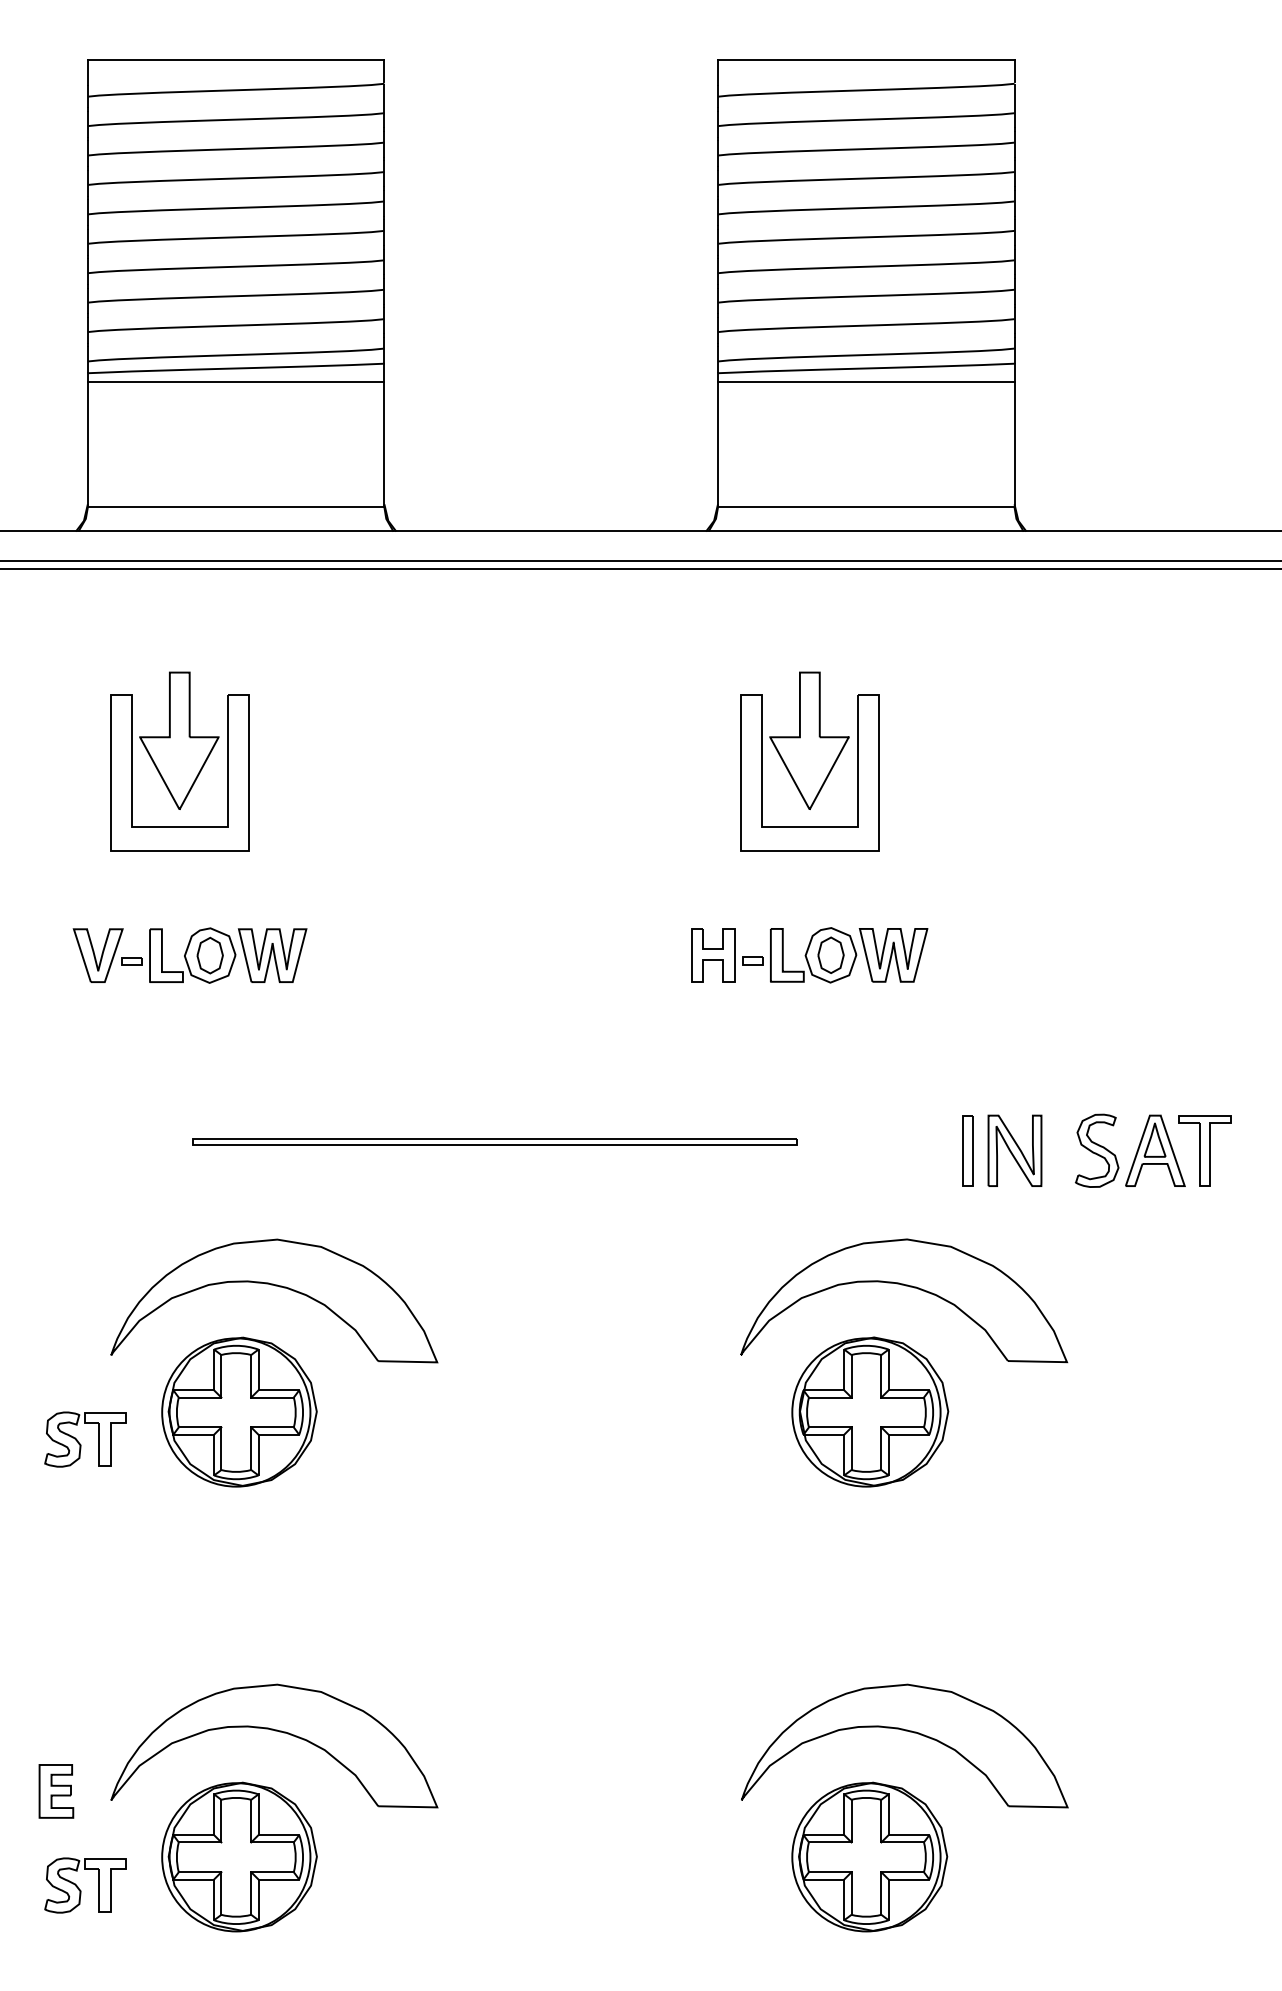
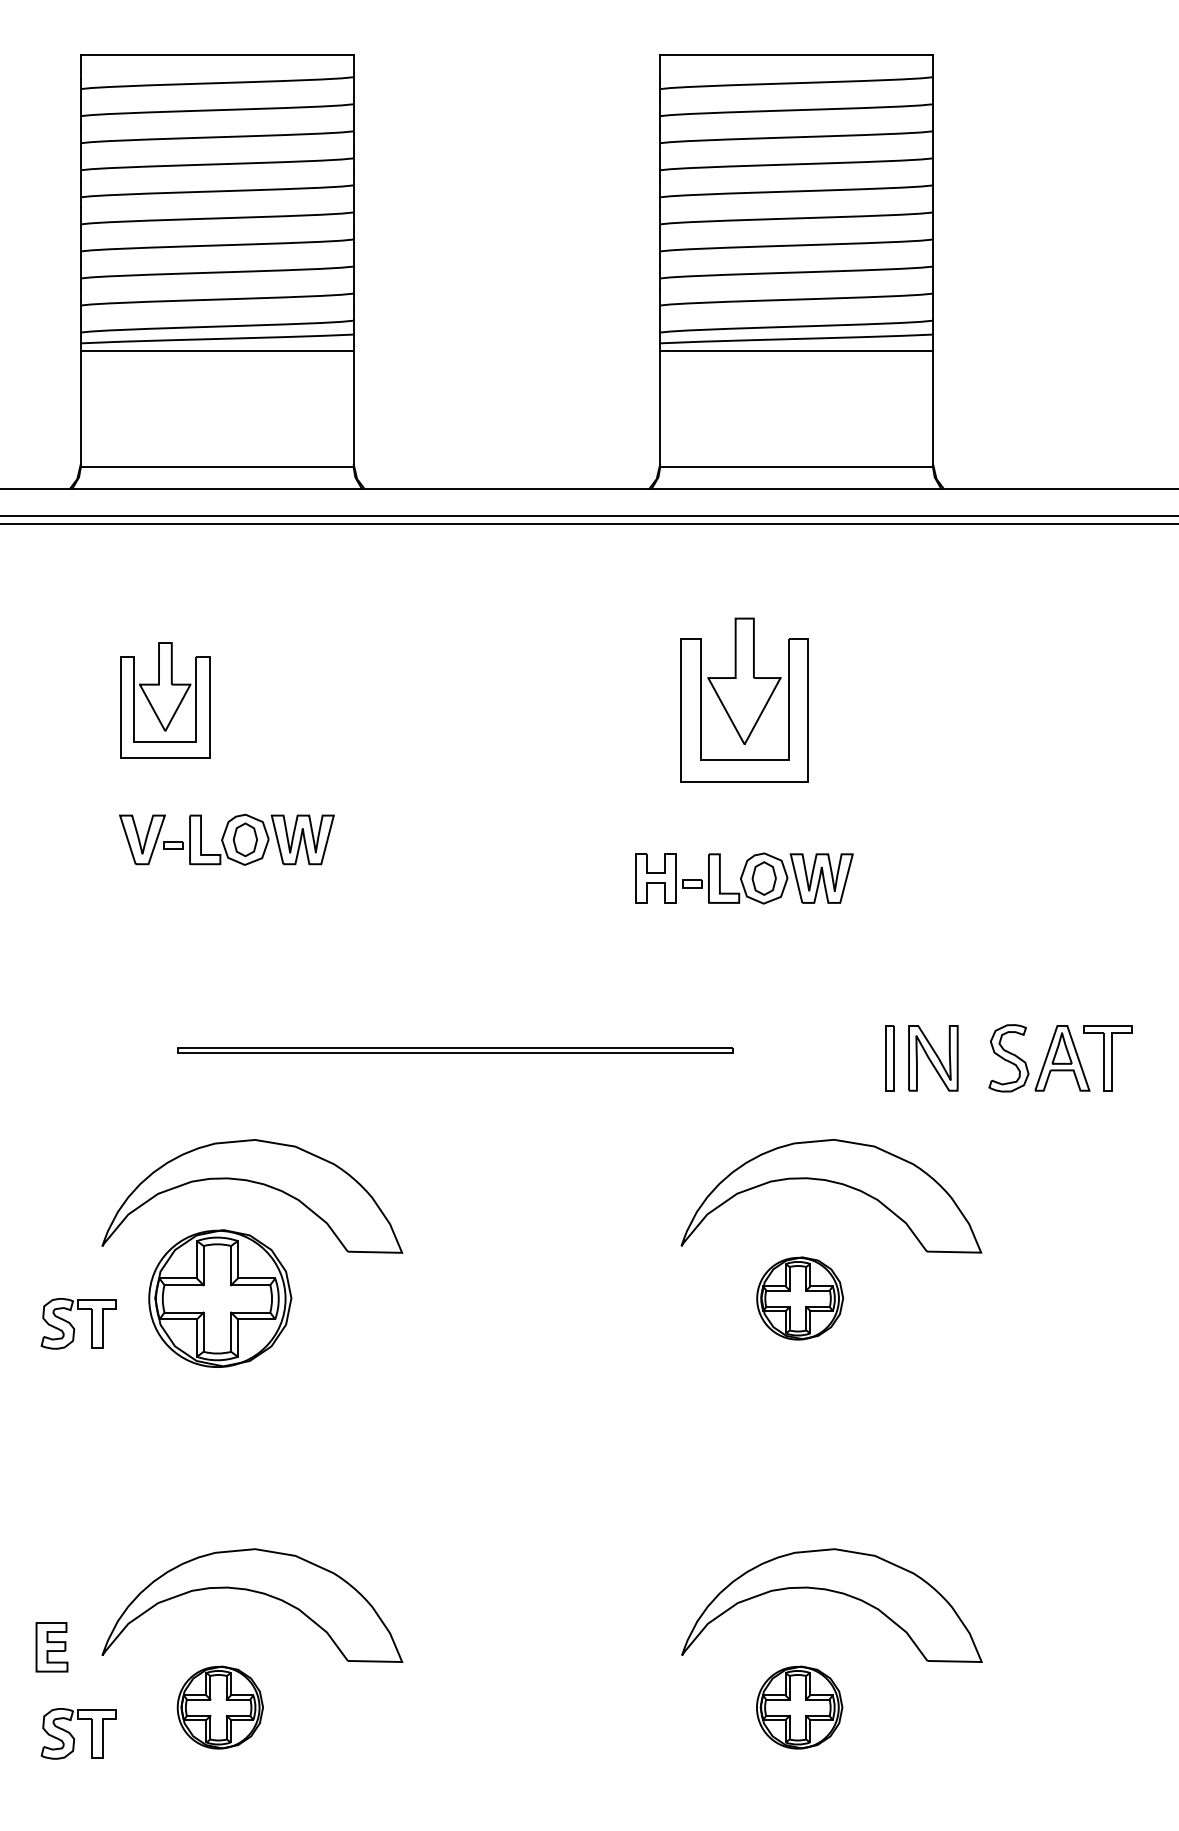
part: (179, 760) -> (165, 699), size x0.7
part: (189, 955) -> (226, 839), moved
part: (869, 1412) -> (799, 1298), size x0.6
part: (239, 1856) -> (220, 1707), size x0.6
part: (869, 1856) -> (799, 1707), size x0.6

